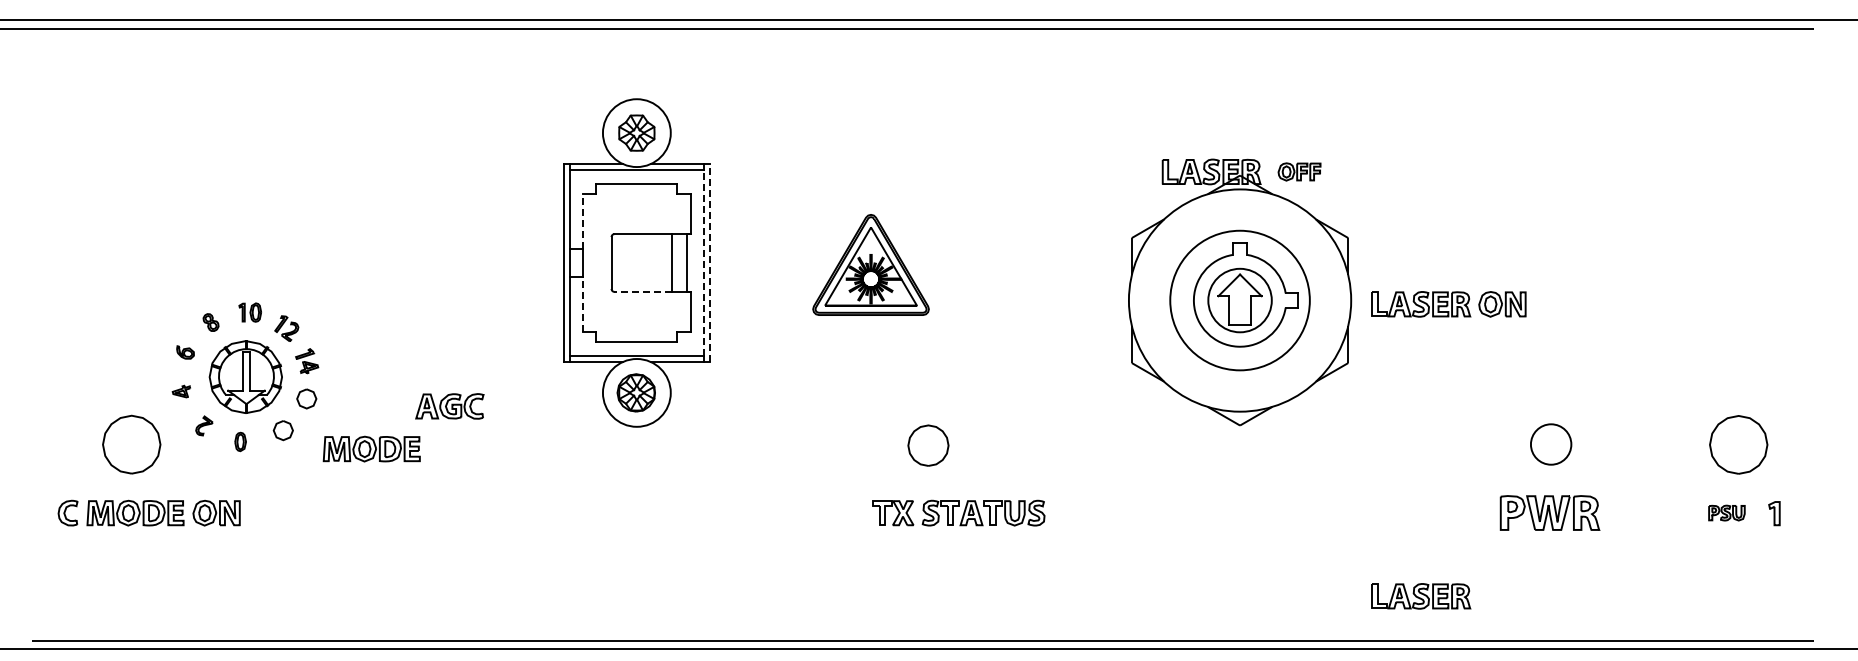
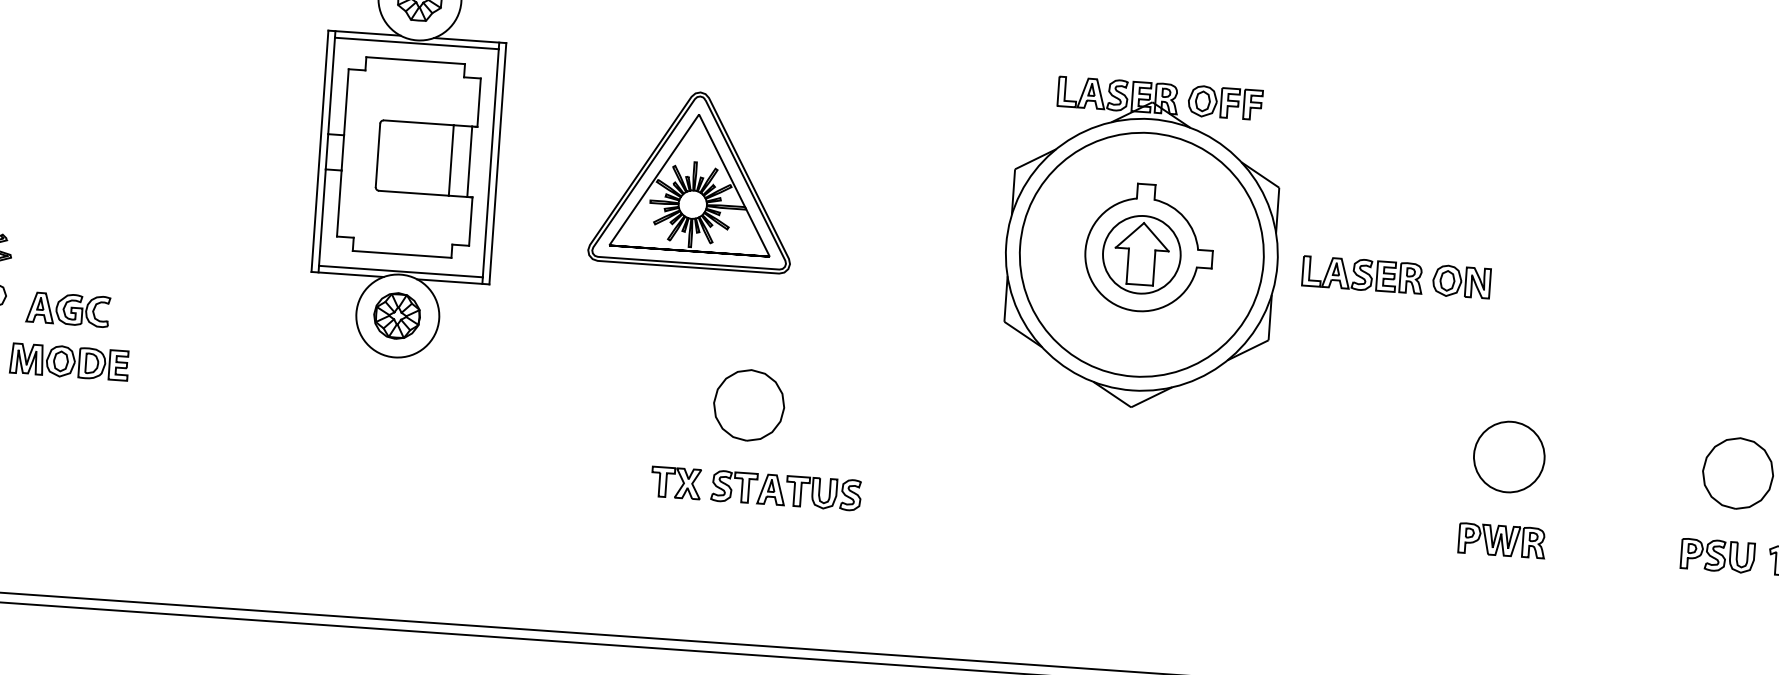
part: (1299, 171) -> (1225, 102), size x1.43
line: (582, 221) -> (346, 102), dashed -> solid
line: (703, 262) -> (490, 162), dashed -> solid
line: (709, 263) -> (497, 164), dashed -> solid
part: (870, 264) -> (693, 179), size x1.43
line: (643, 291) -> (414, 192), dashed -> solid
circle: (1239, 300) -> (1141, 254), size x1.43
line: (582, 304) -> (338, 203), dashed -> solid
part: (449, 406) -> (67, 309), moved
circle: (1550, 444) -> (1508, 456), size x1.43
part: (928, 445) -> (749, 405), size x1.43
part: (958, 512) -> (755, 487), moved
part: (1726, 512) -> (1717, 554), size x1.67
part: (1550, 513) -> (1502, 541), size x0.71
part: (1421, 596) -> (1338, 631), removed

